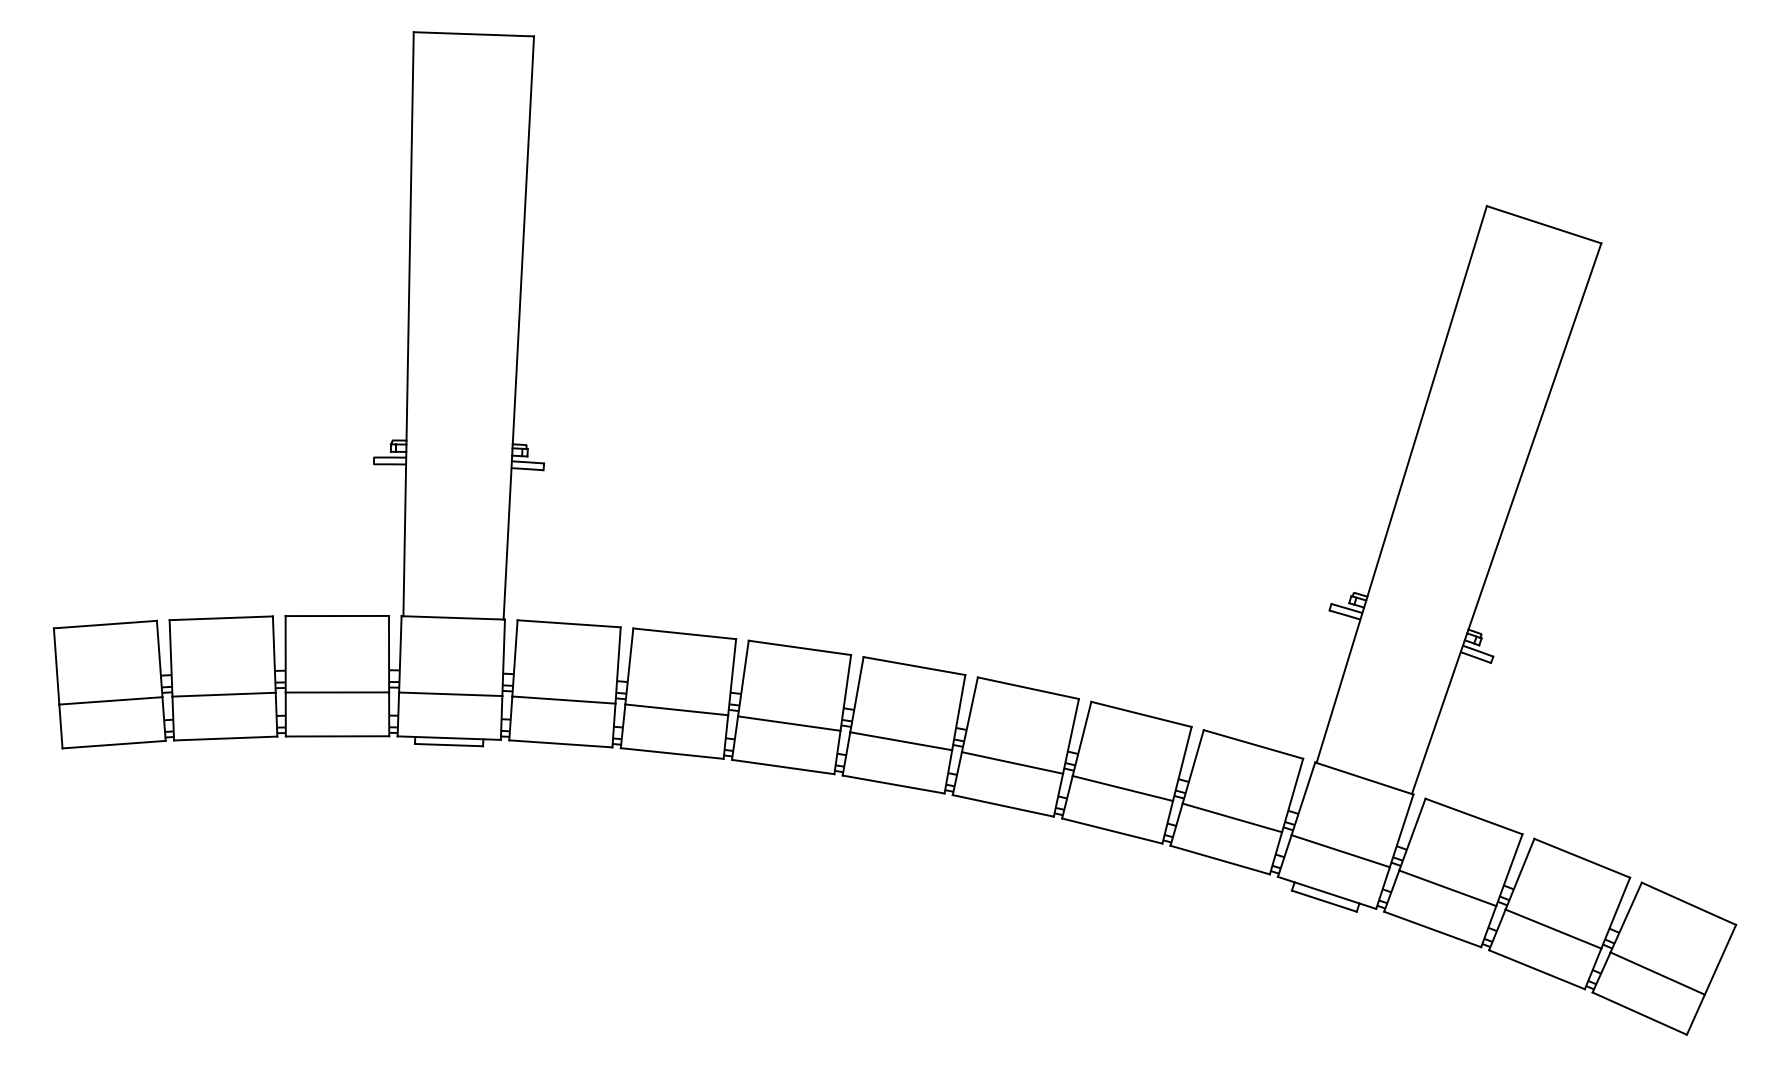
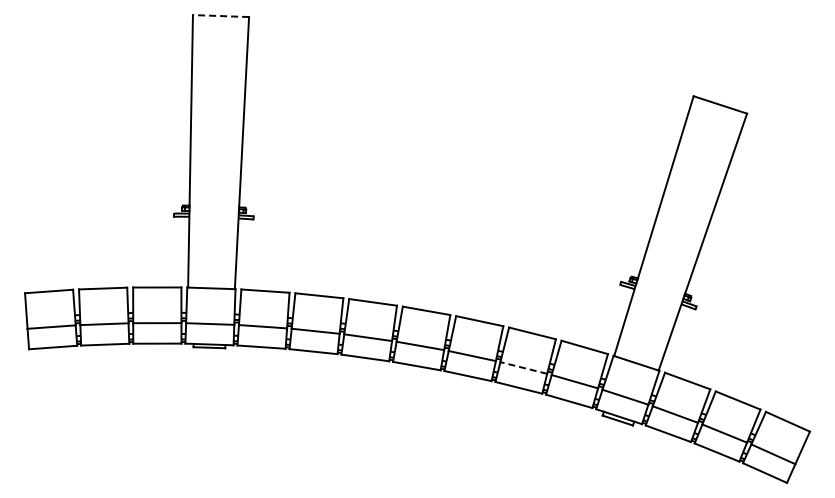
line: (472, 35) -> (220, 16), solid -> dashed
line: (1122, 787) -> (523, 367), solid -> dashed

